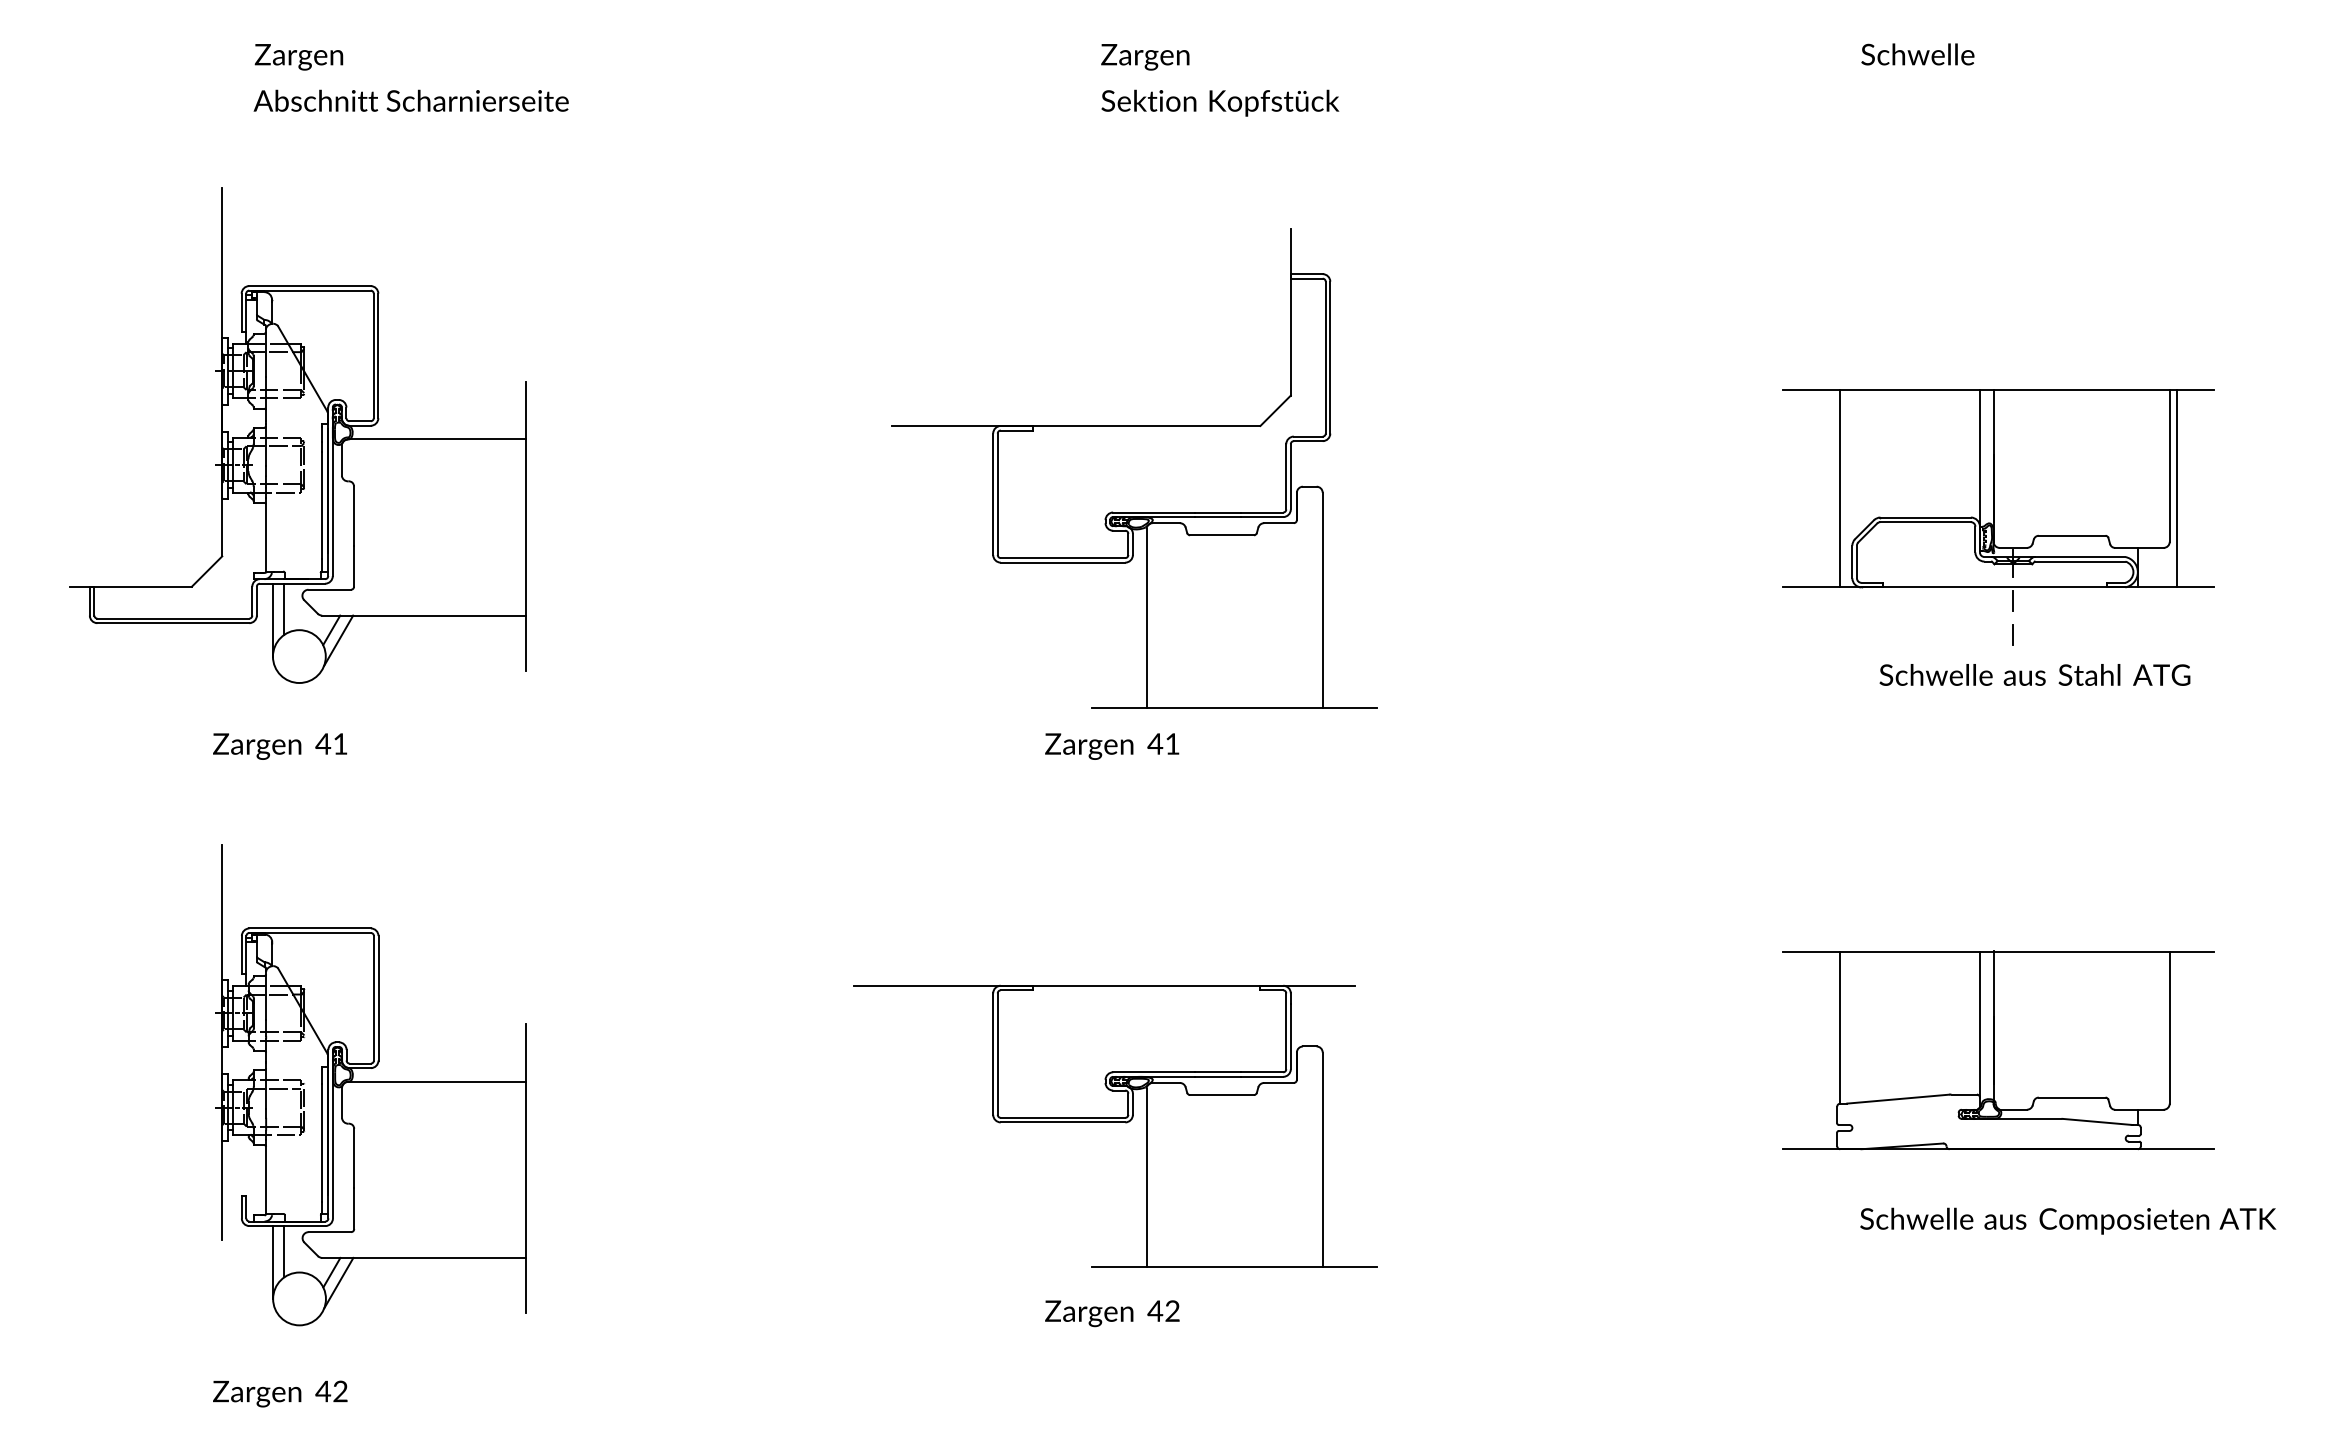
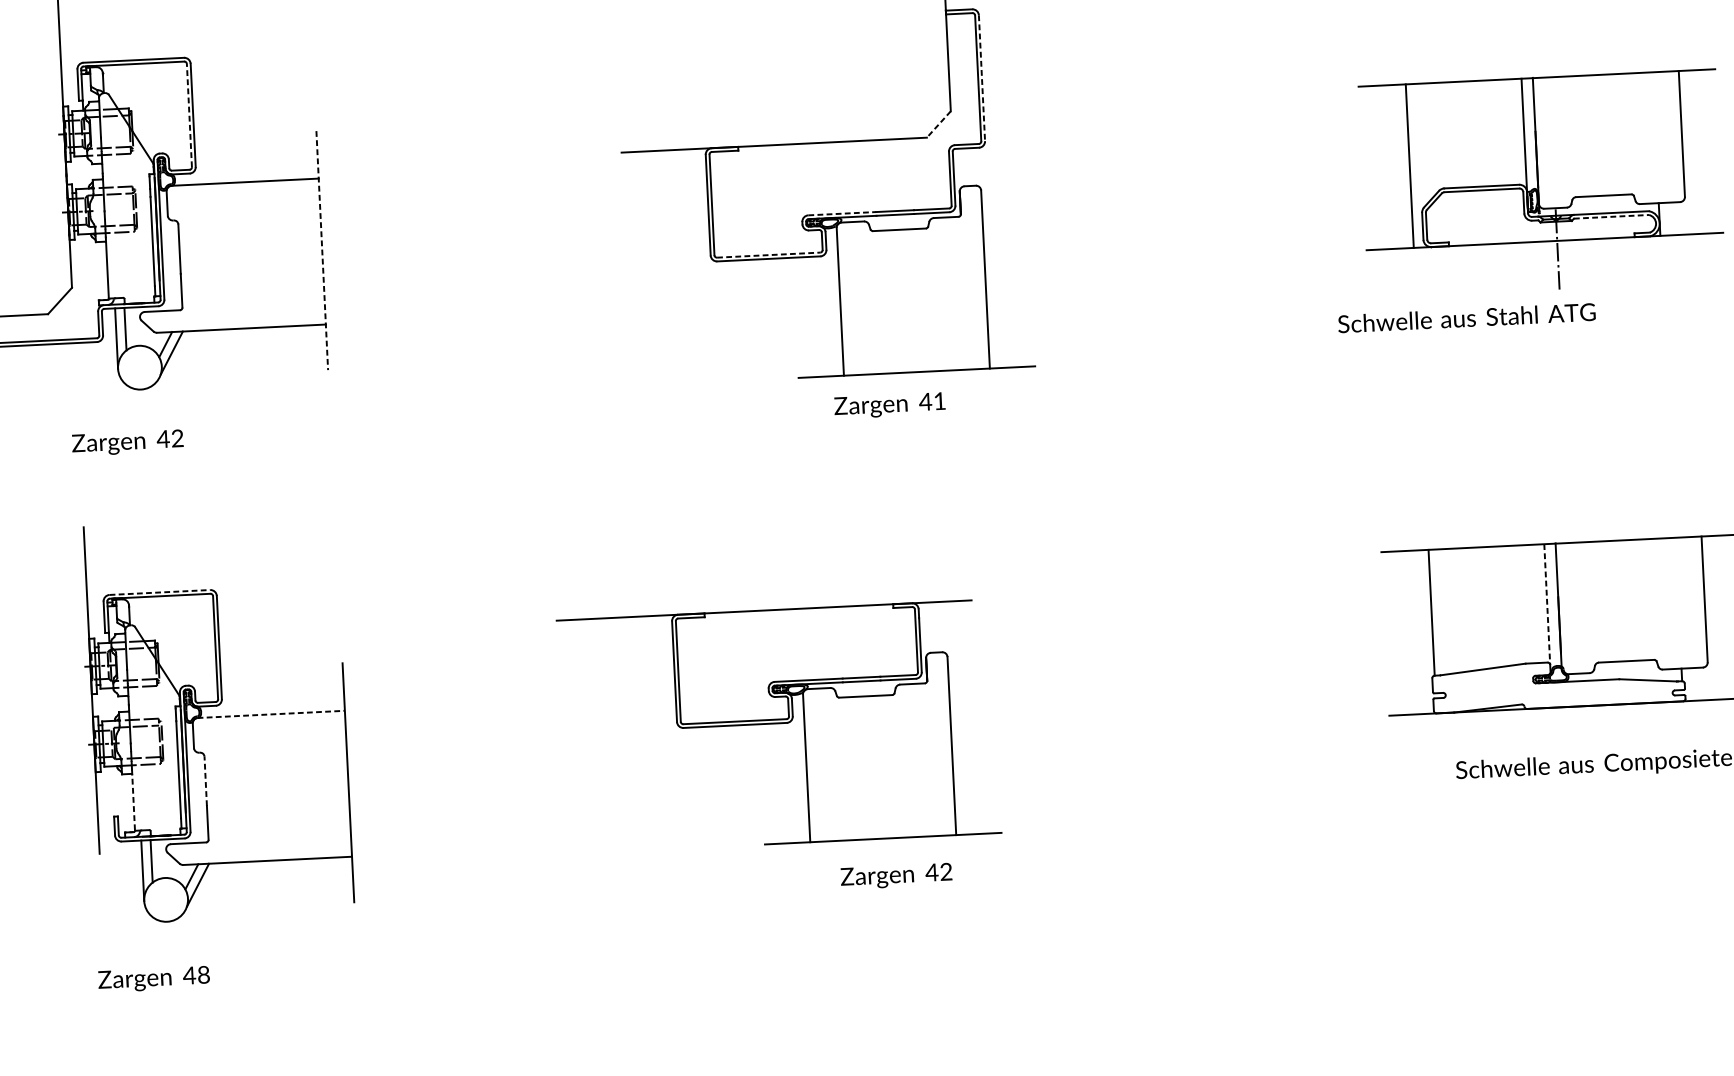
line: (373, 355) -> (189, 115), solid -> dashed
line: (1330, 357) -> (982, 78), solid -> dashed
line: (1275, 411) -> (938, 125), solid -> dashed
line: (2177, 488) -> (1689, 152), removed
line: (1154, 512) -> (842, 213), solid -> dashed
line: (525, 526) -> (322, 250), solid -> dashed
line: (1063, 558) -> (769, 255), solid -> dashed
line: (2080, 561) -> (1611, 216), solid -> dashed
text: (2034, 674) -> (1466, 317), moved
text: (340, 743) -> (177, 438), 41 -> 42
text: (1112, 746) -> (890, 405), moved
line: (310, 928) -> (160, 592), solid -> dashed
line: (1979, 1024) -> (1546, 604), solid -> dashed
line: (437, 1081) -> (271, 714), solid -> dashed
part: (1115, 1125) -> (778, 725), moved
line: (354, 1158) -> (205, 781), solid -> dashed
line: (266, 1177) -> (133, 800), solid -> dashed
text: (1112, 1313) -> (896, 876), moved
text: (340, 1392) -> (203, 975), 42 -> 48

